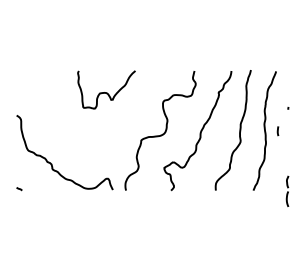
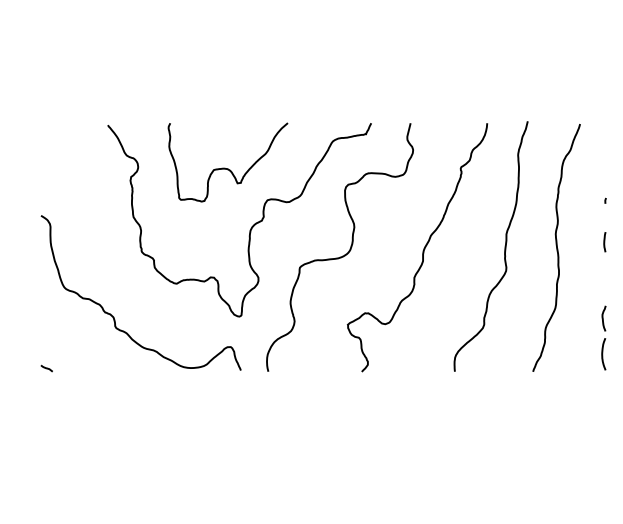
curve: (117, 120) -> (250, 226), added
curve: (277, 131) -> (603, 242), moved
part: (287, 190) -> (603, 336), moved

